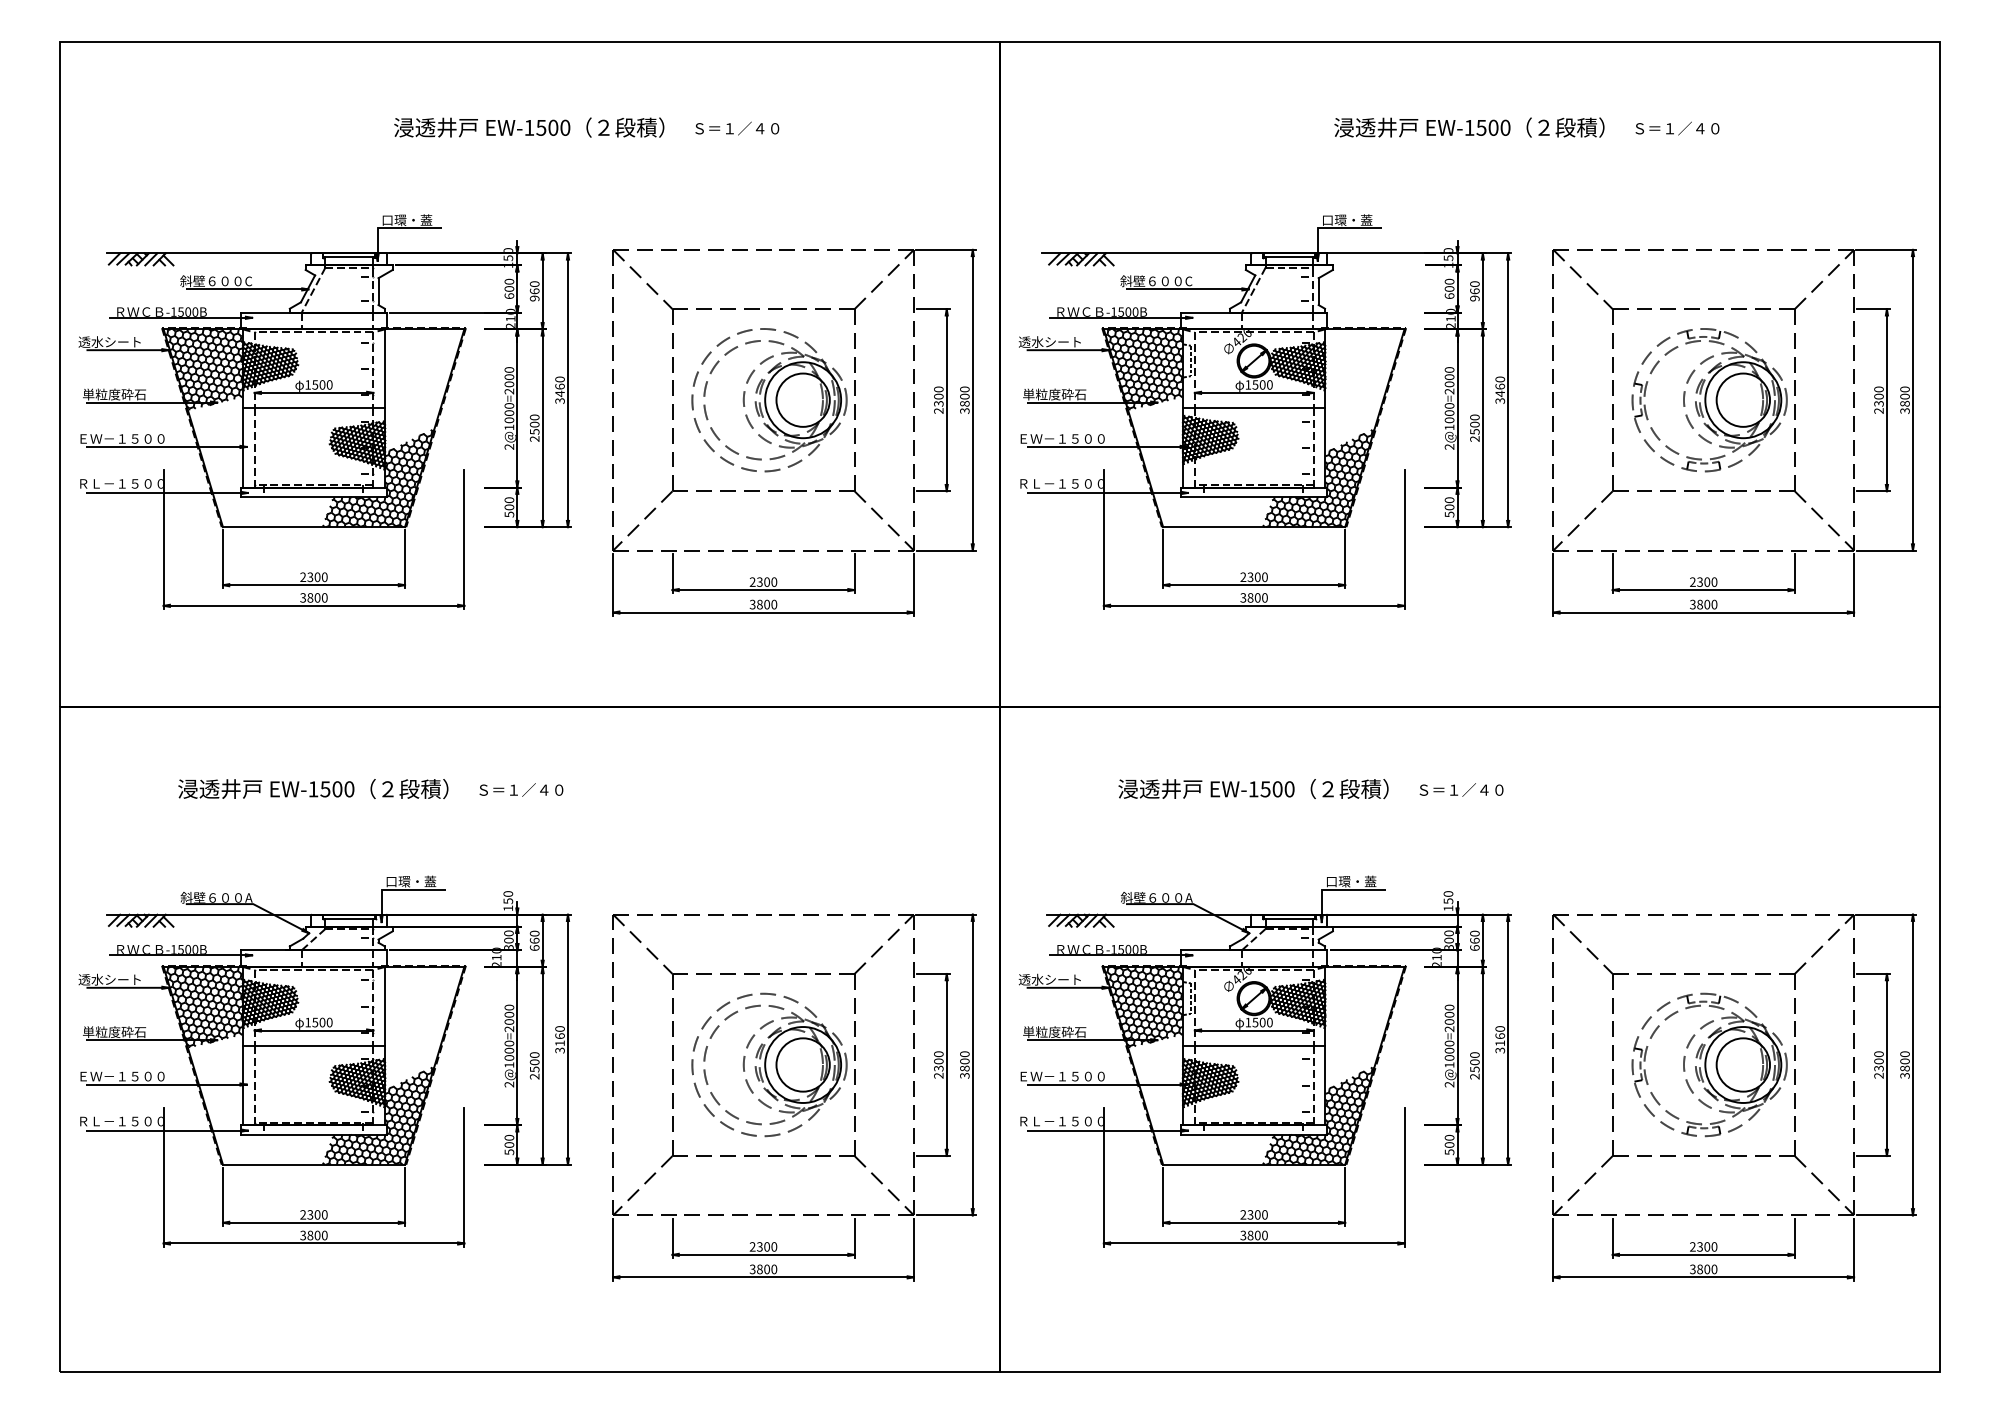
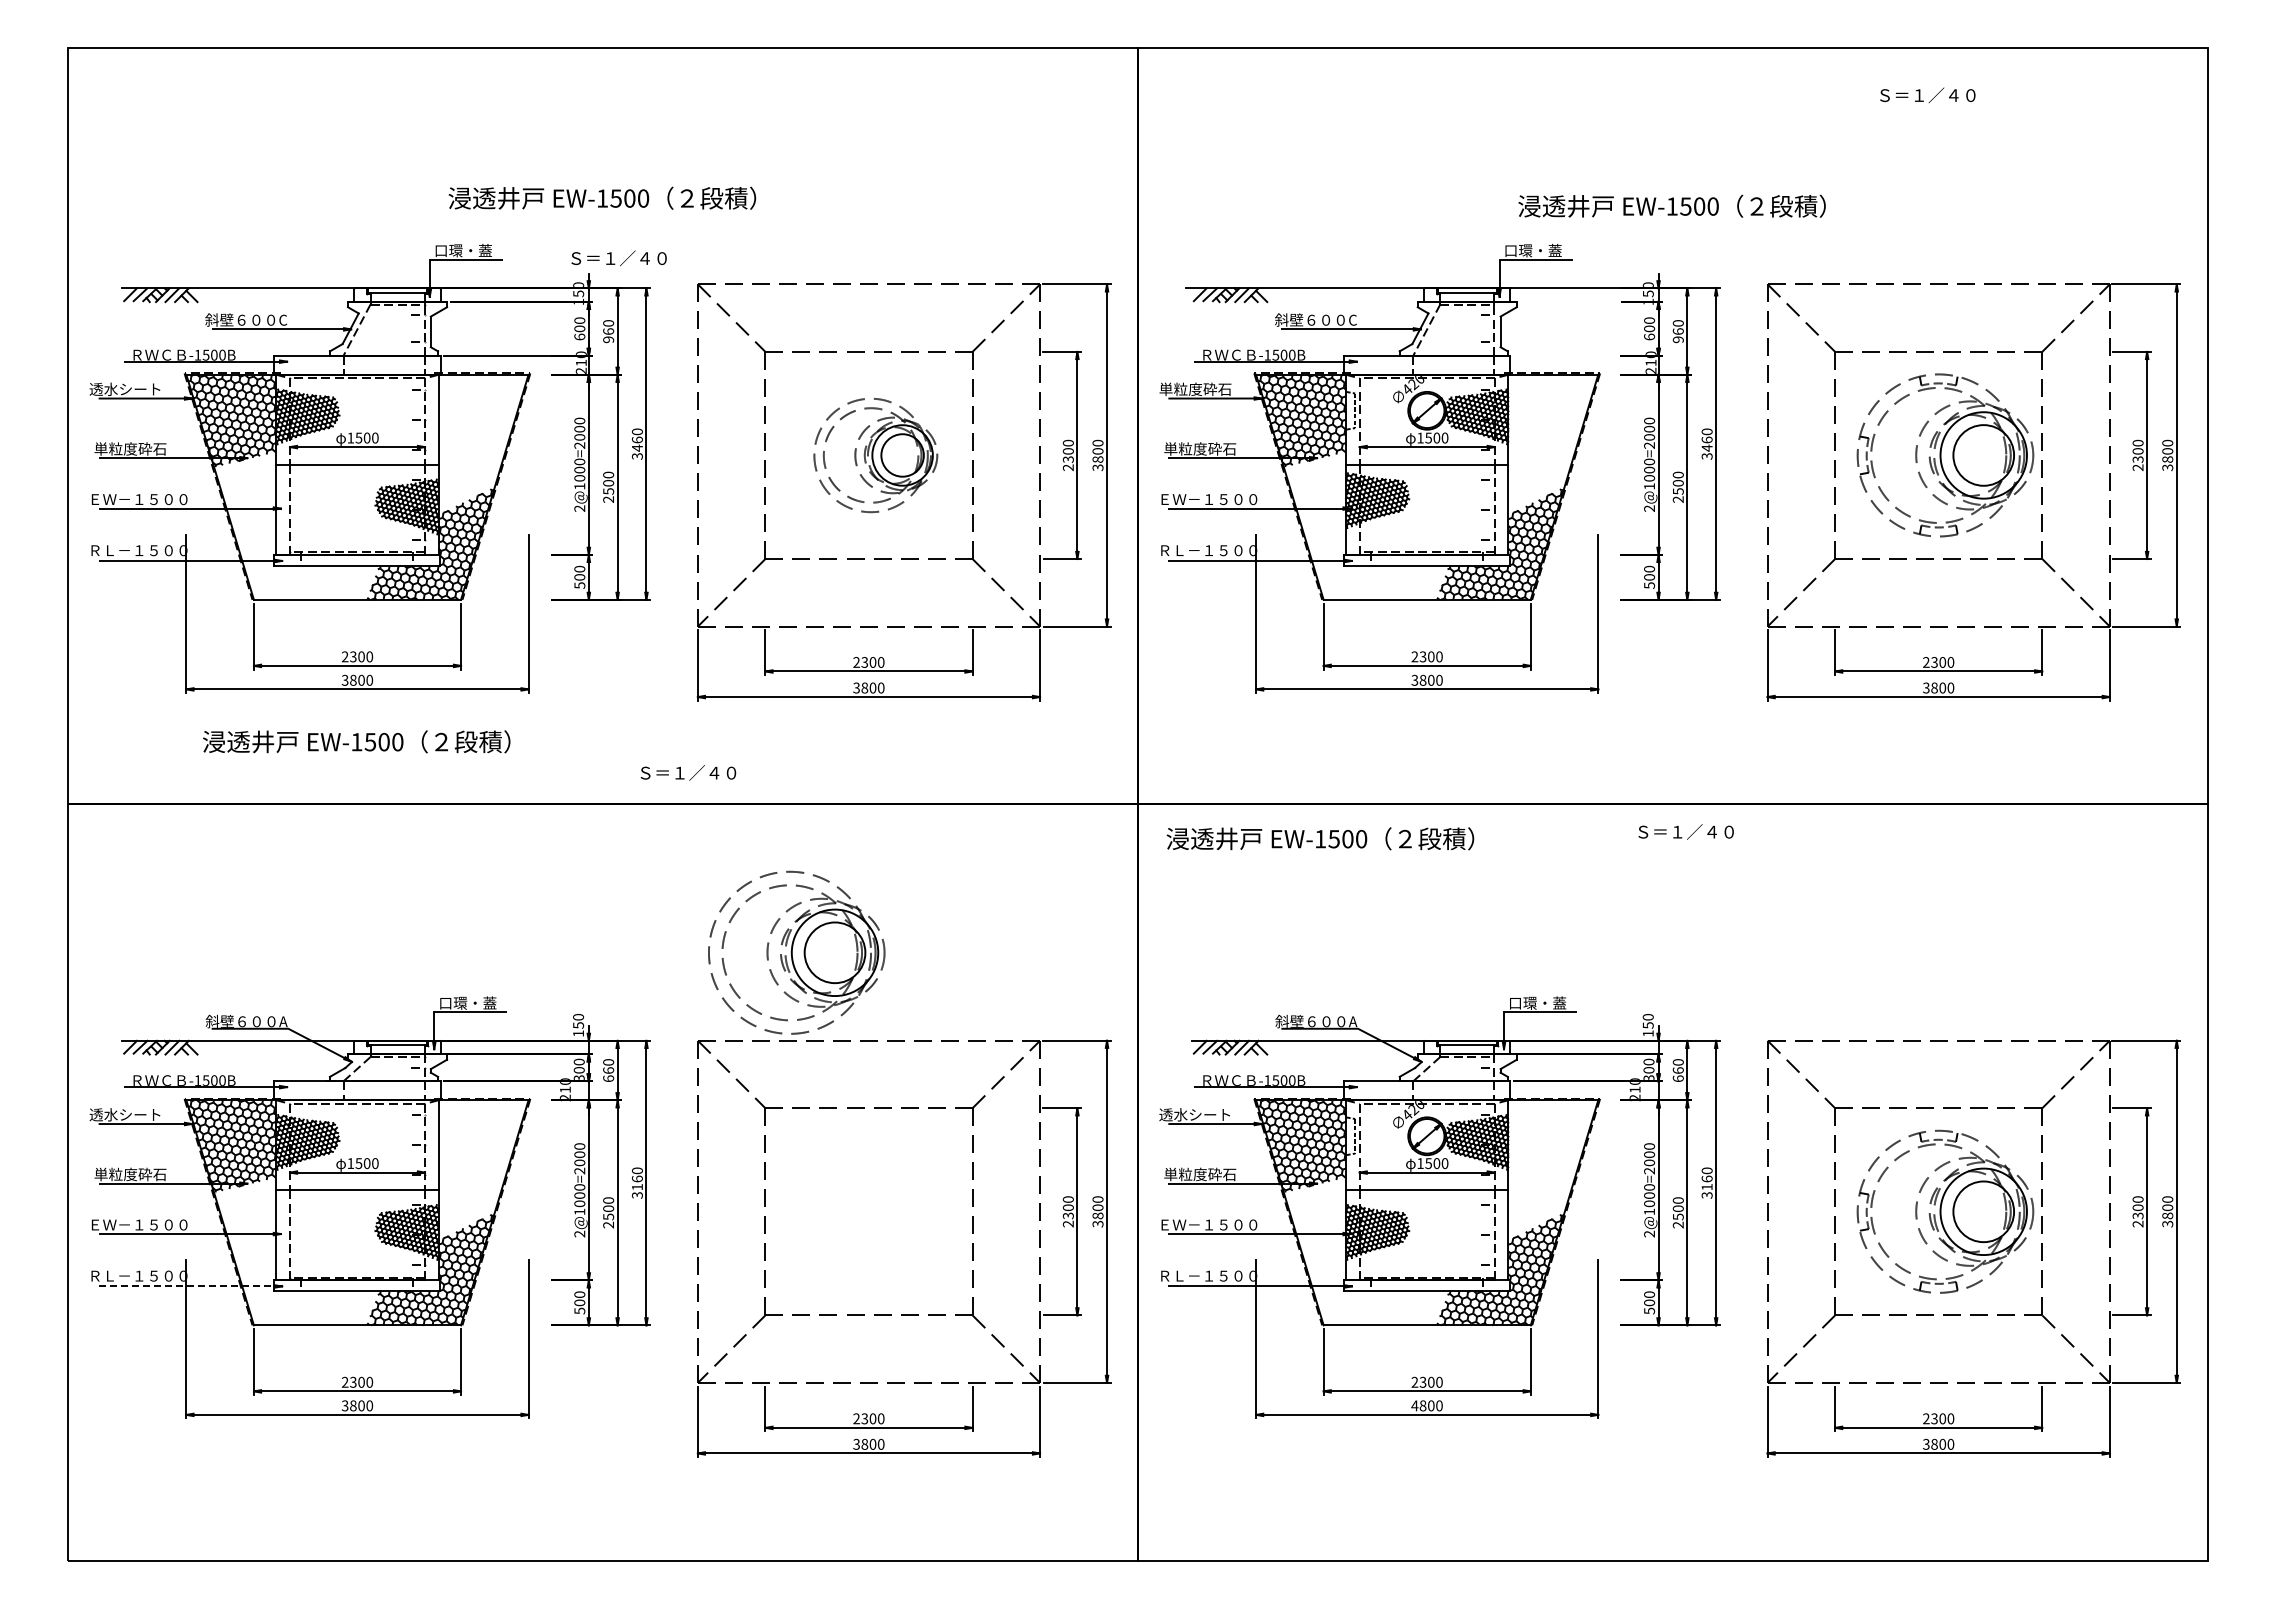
text: (529, 126) -> (602, 197), moved
text: (1468, 126) -> (1671, 205), moved
text: (1677, 127) -> (1927, 94), moved
text: (736, 128) -> (618, 258), moved
text: (1050, 342) -> (1195, 389), 透水シート -> 単粒度砕石
part: (769, 400) -> (875, 455), size x0.7
text: (313, 788) -> (356, 741), moved
text: (1253, 788) -> (1320, 838), moved
text: (521, 789) -> (688, 772), moved
text: (1460, 789) -> (1685, 831), moved
part: (769, 1064) -> (796, 952), moved
line: (166, 1130) -> (189, 1286), solid -> dashed
text: (1243, 1235) -> (1414, 1405), 3800 -> 4800

